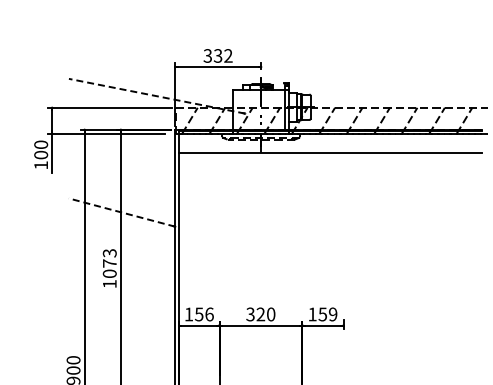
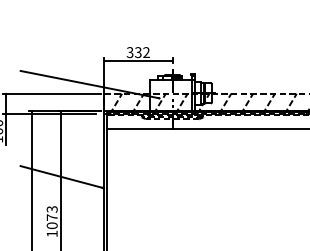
line: (157, 96) -> (90, 84), dashed -> solid
line: (121, 212) -> (61, 177), dashed -> solid

